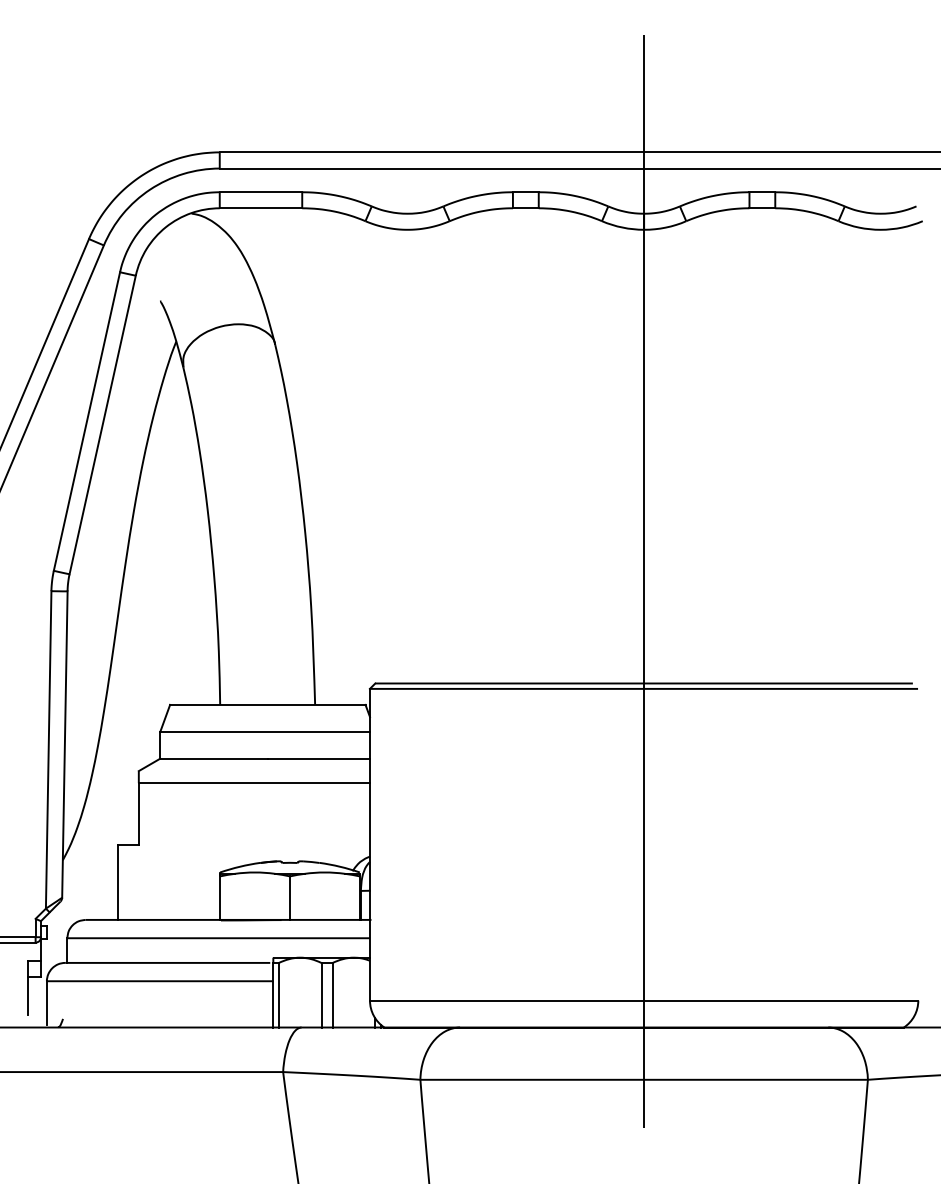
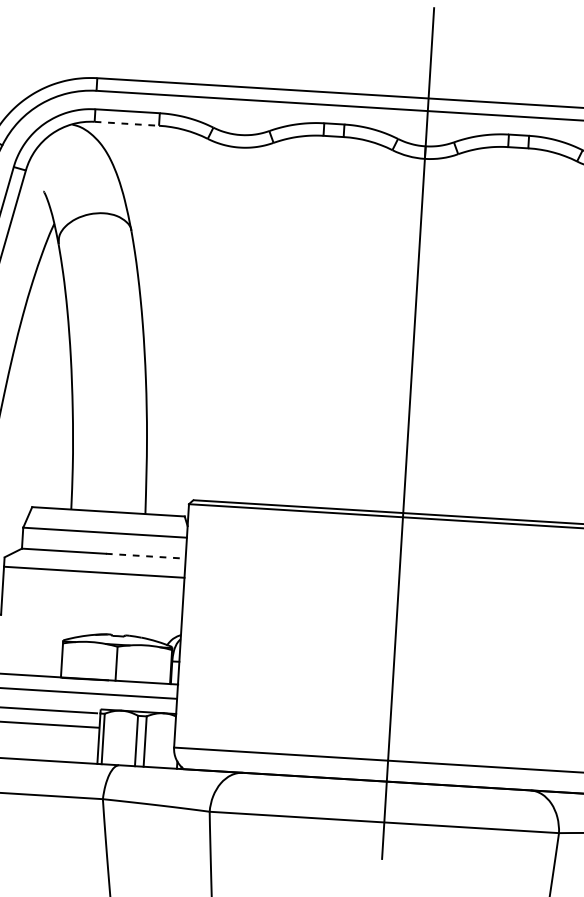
line: (261, 208) -> (127, 124), solid -> dashed
line: (319, 758) -> (146, 556), solid -> dashed

